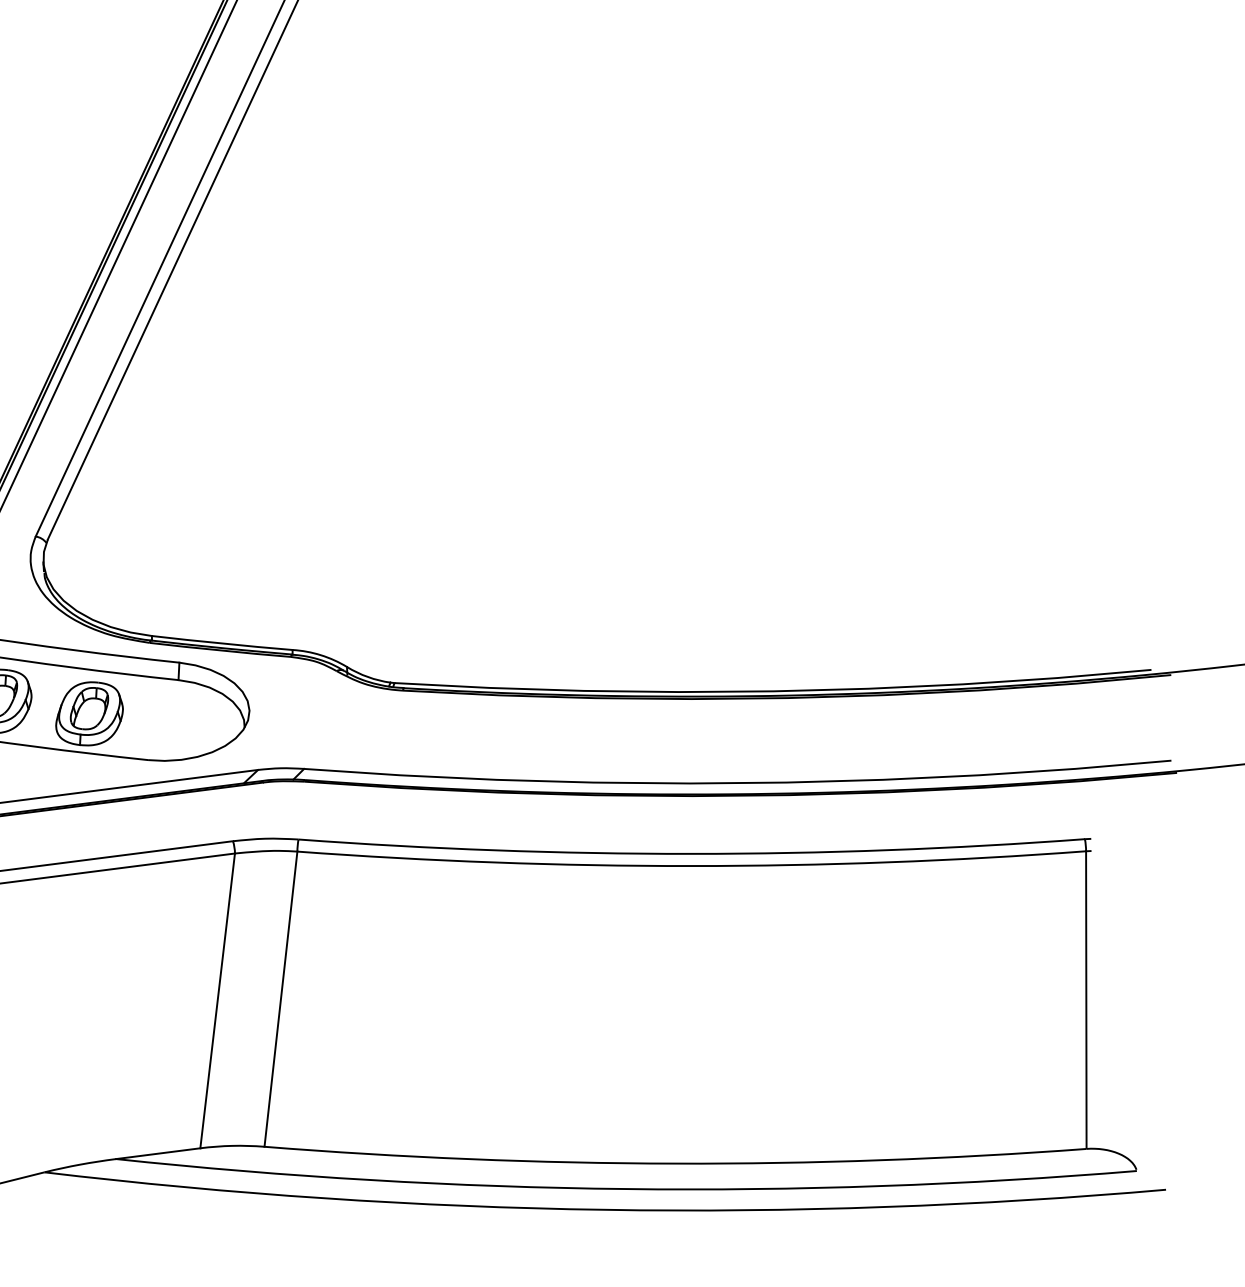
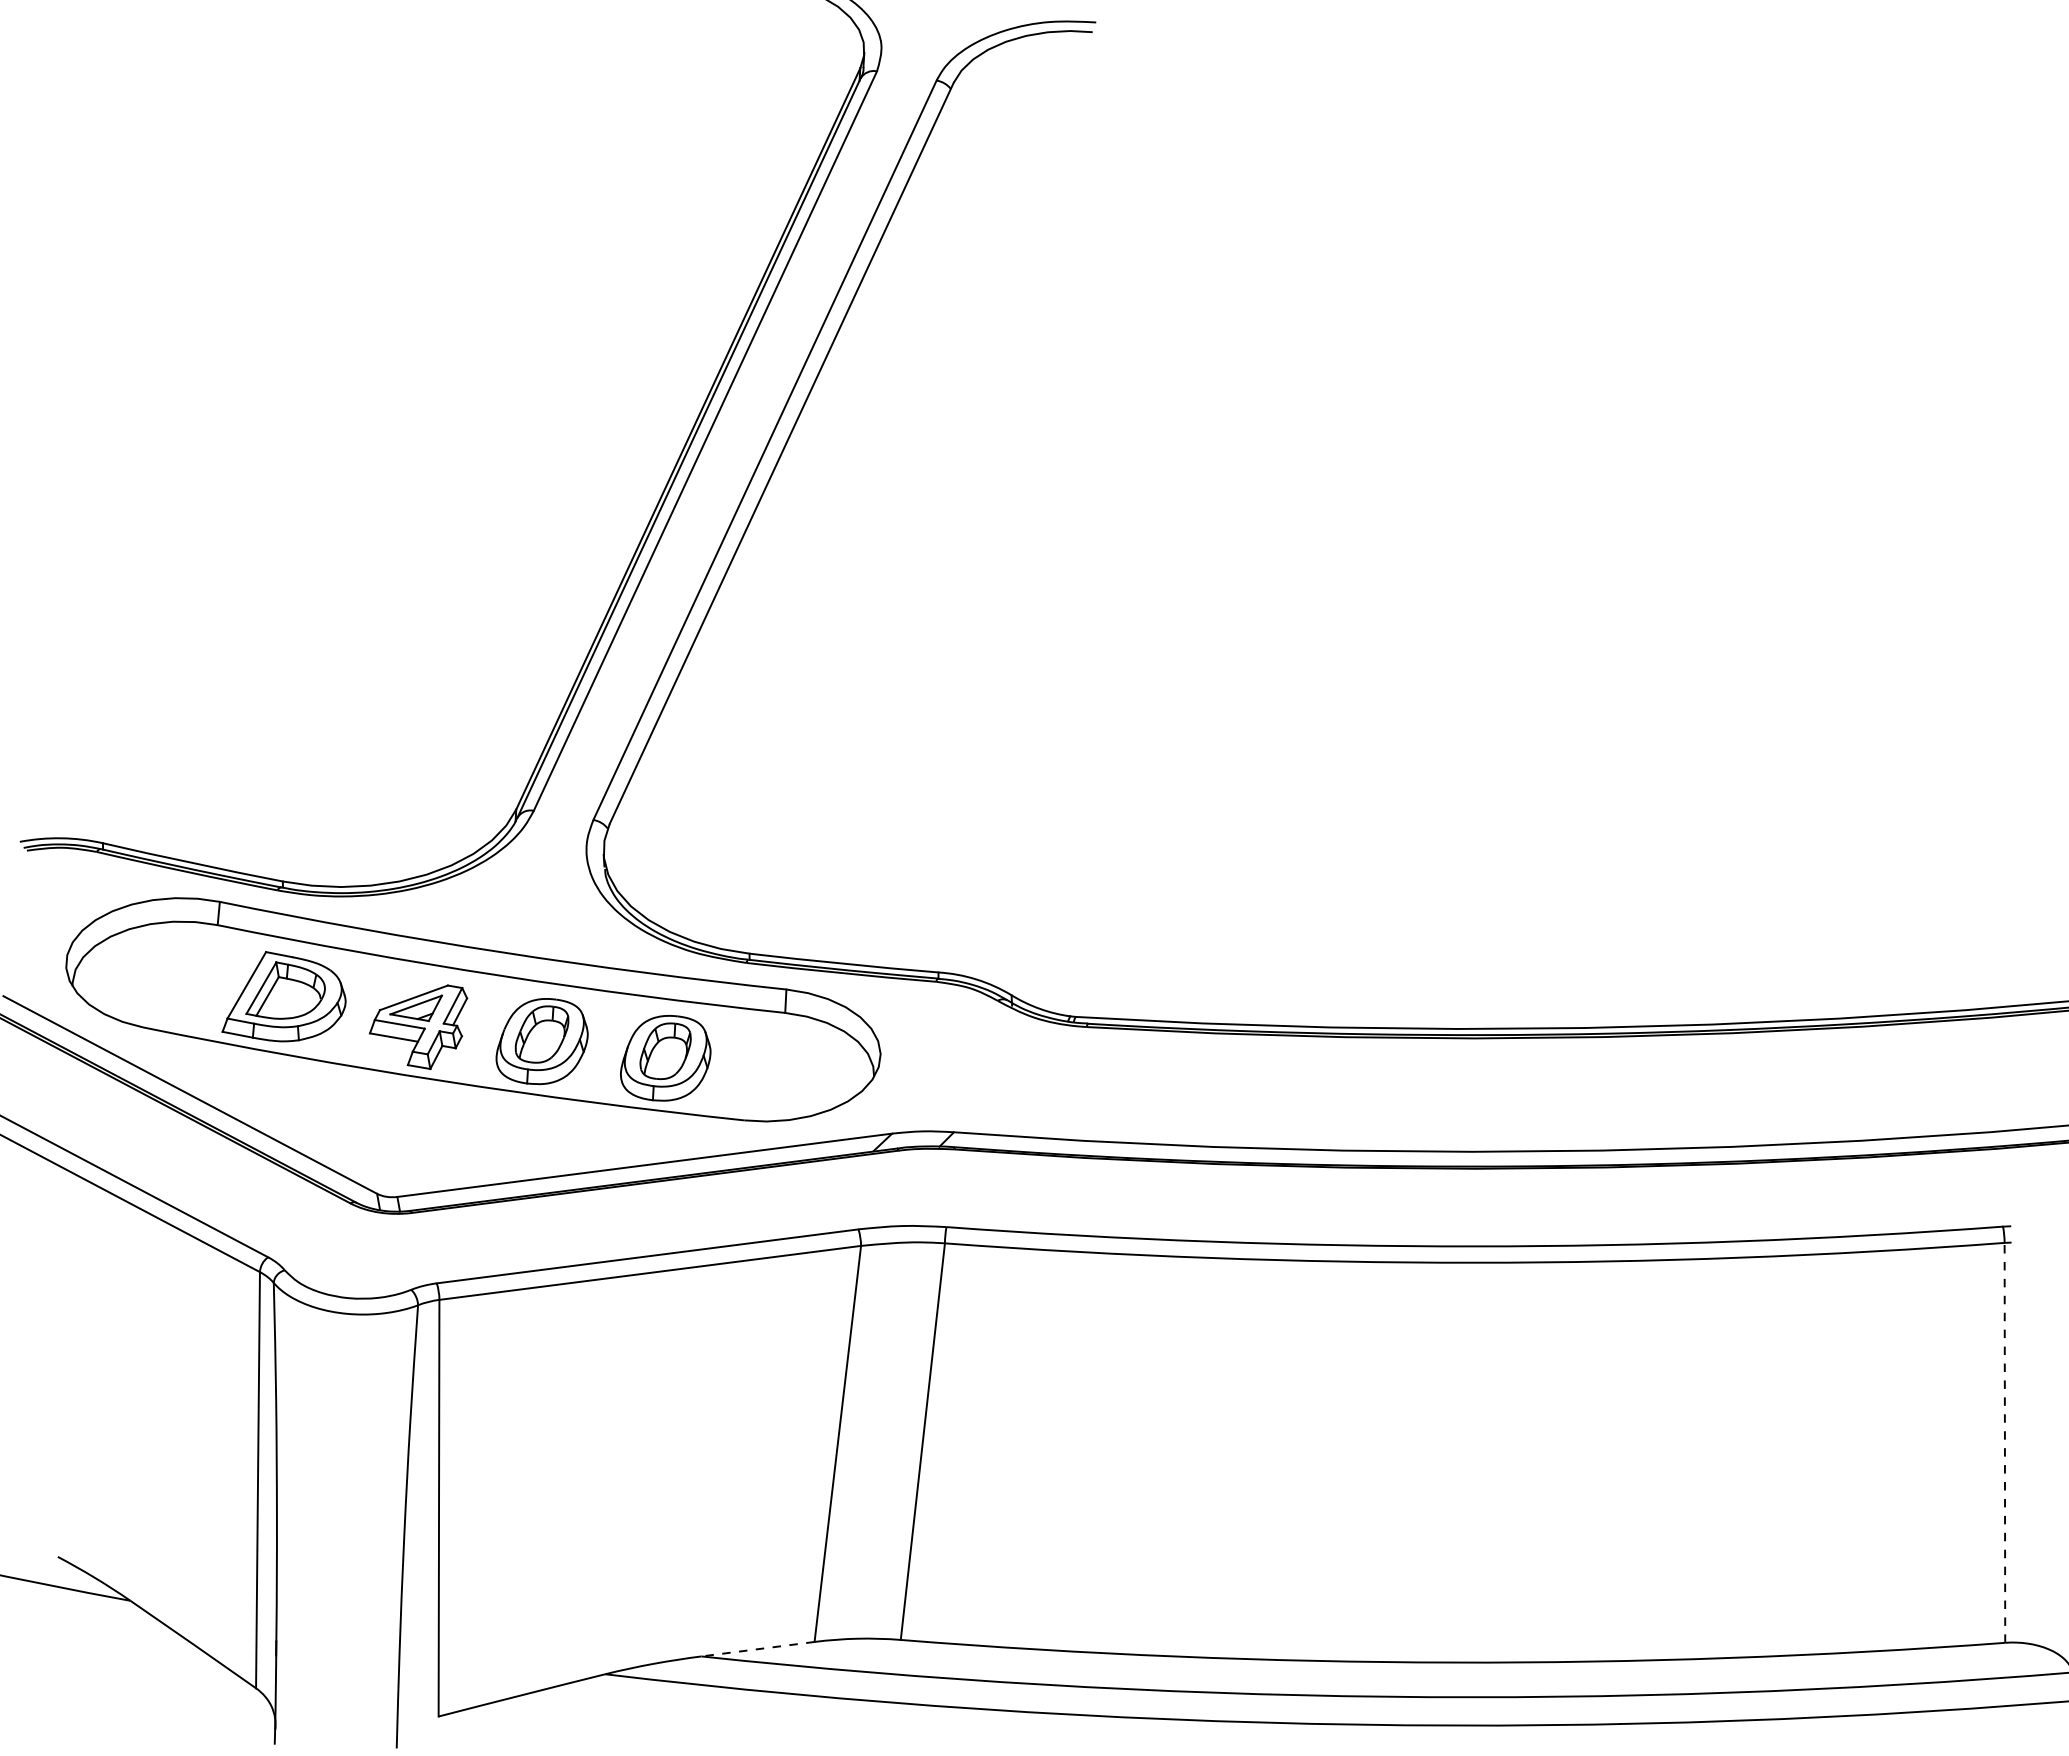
line: (1086, 1000) -> (2004, 1443), solid -> dashed
line: (157, 1153) -> (757, 1649), solid -> dashed

